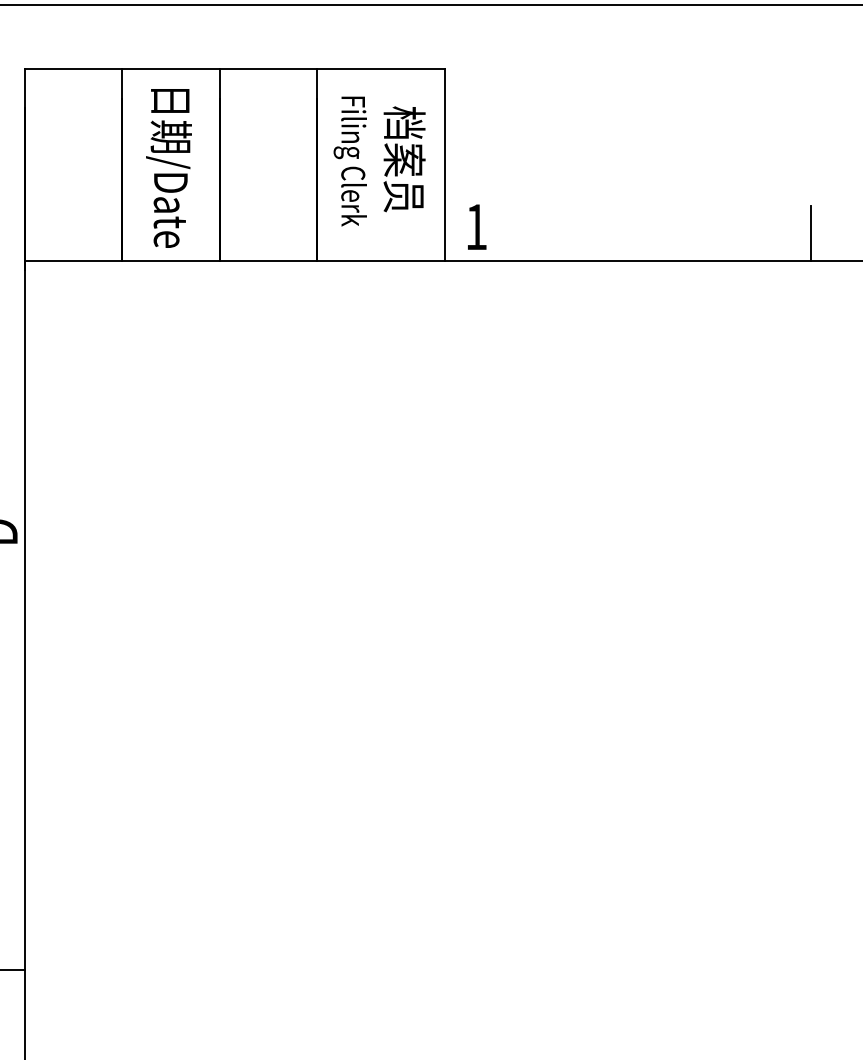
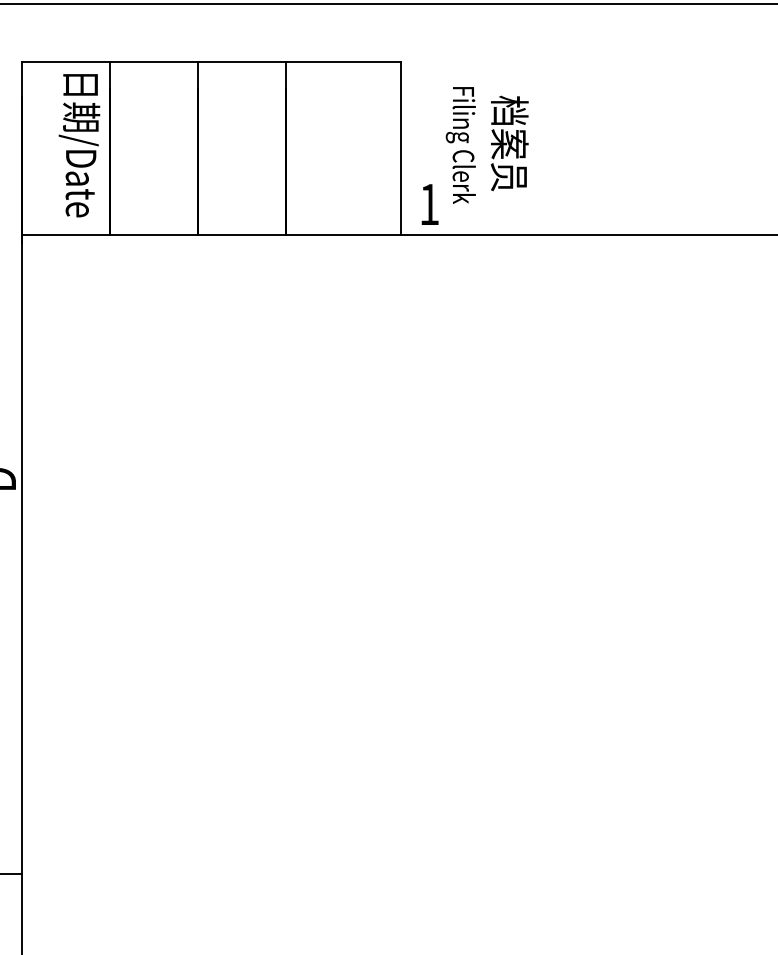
text: (378, 161) -> (486, 145), moved
text: (169, 168) -> (79, 145), moved
line: (810, 233) -> (730, 210), removed

